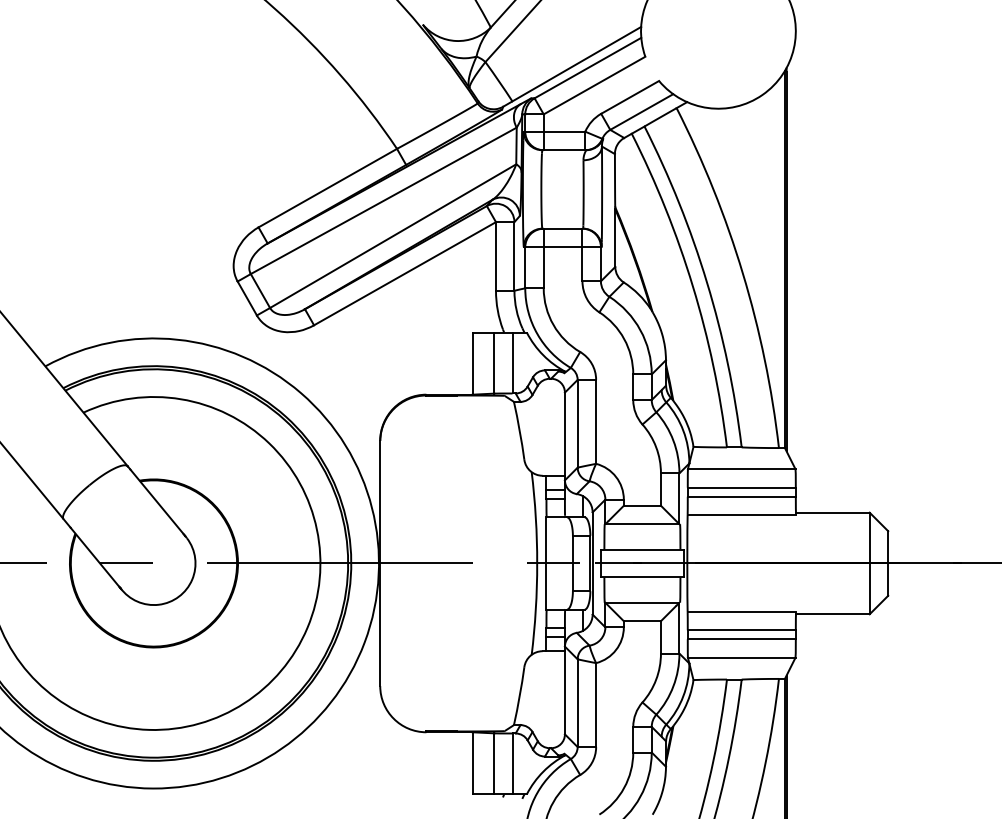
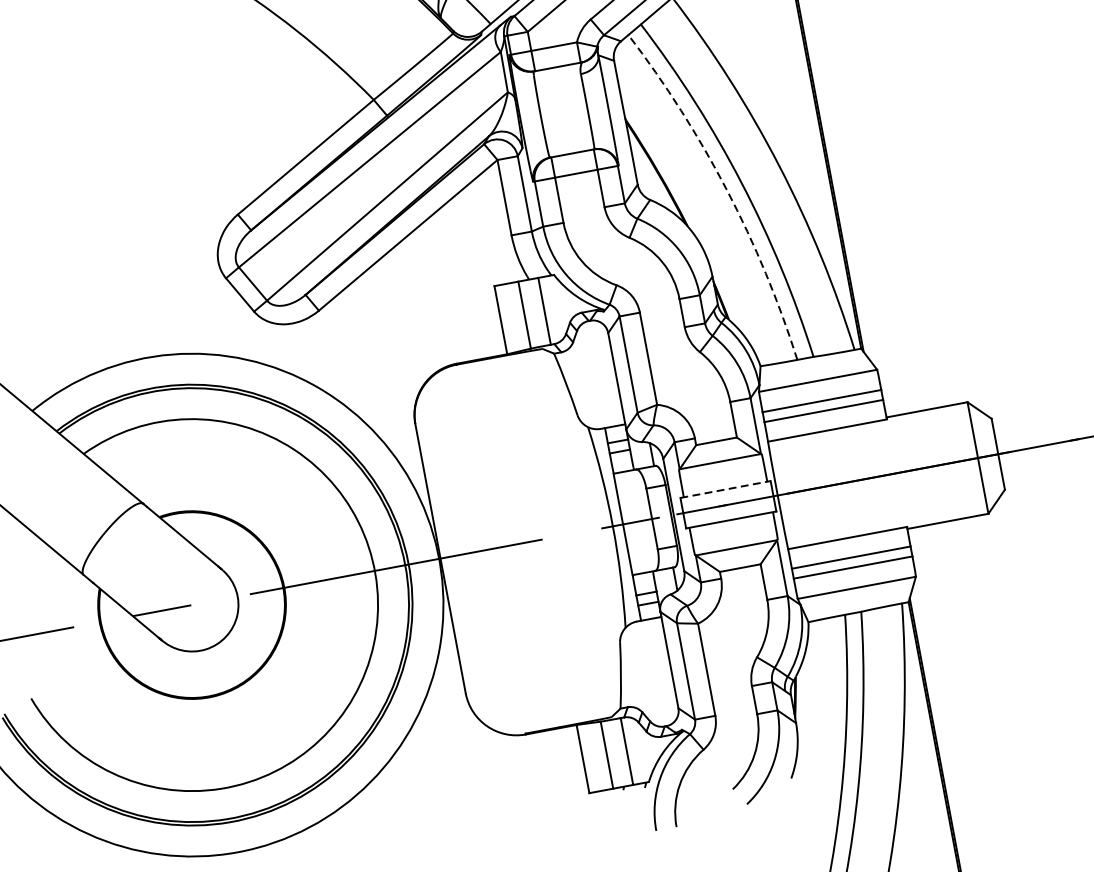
arc: (692, 286) -> (726, 190), solid -> dashed
line: (642, 549) -> (725, 489), solid -> dashed

